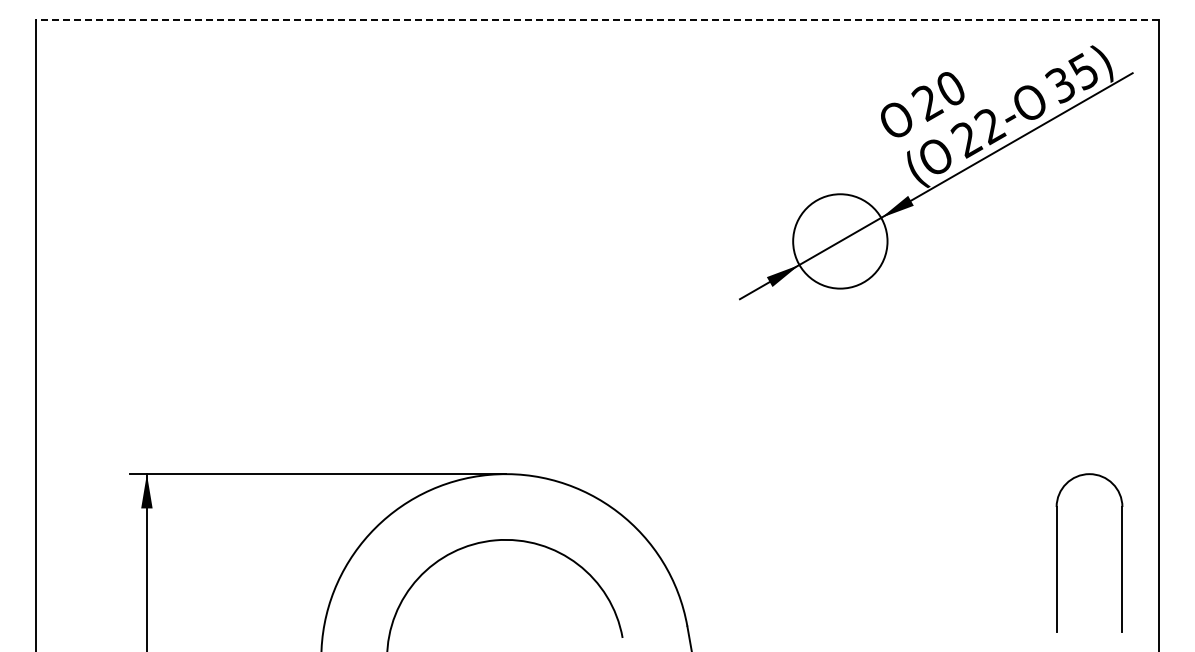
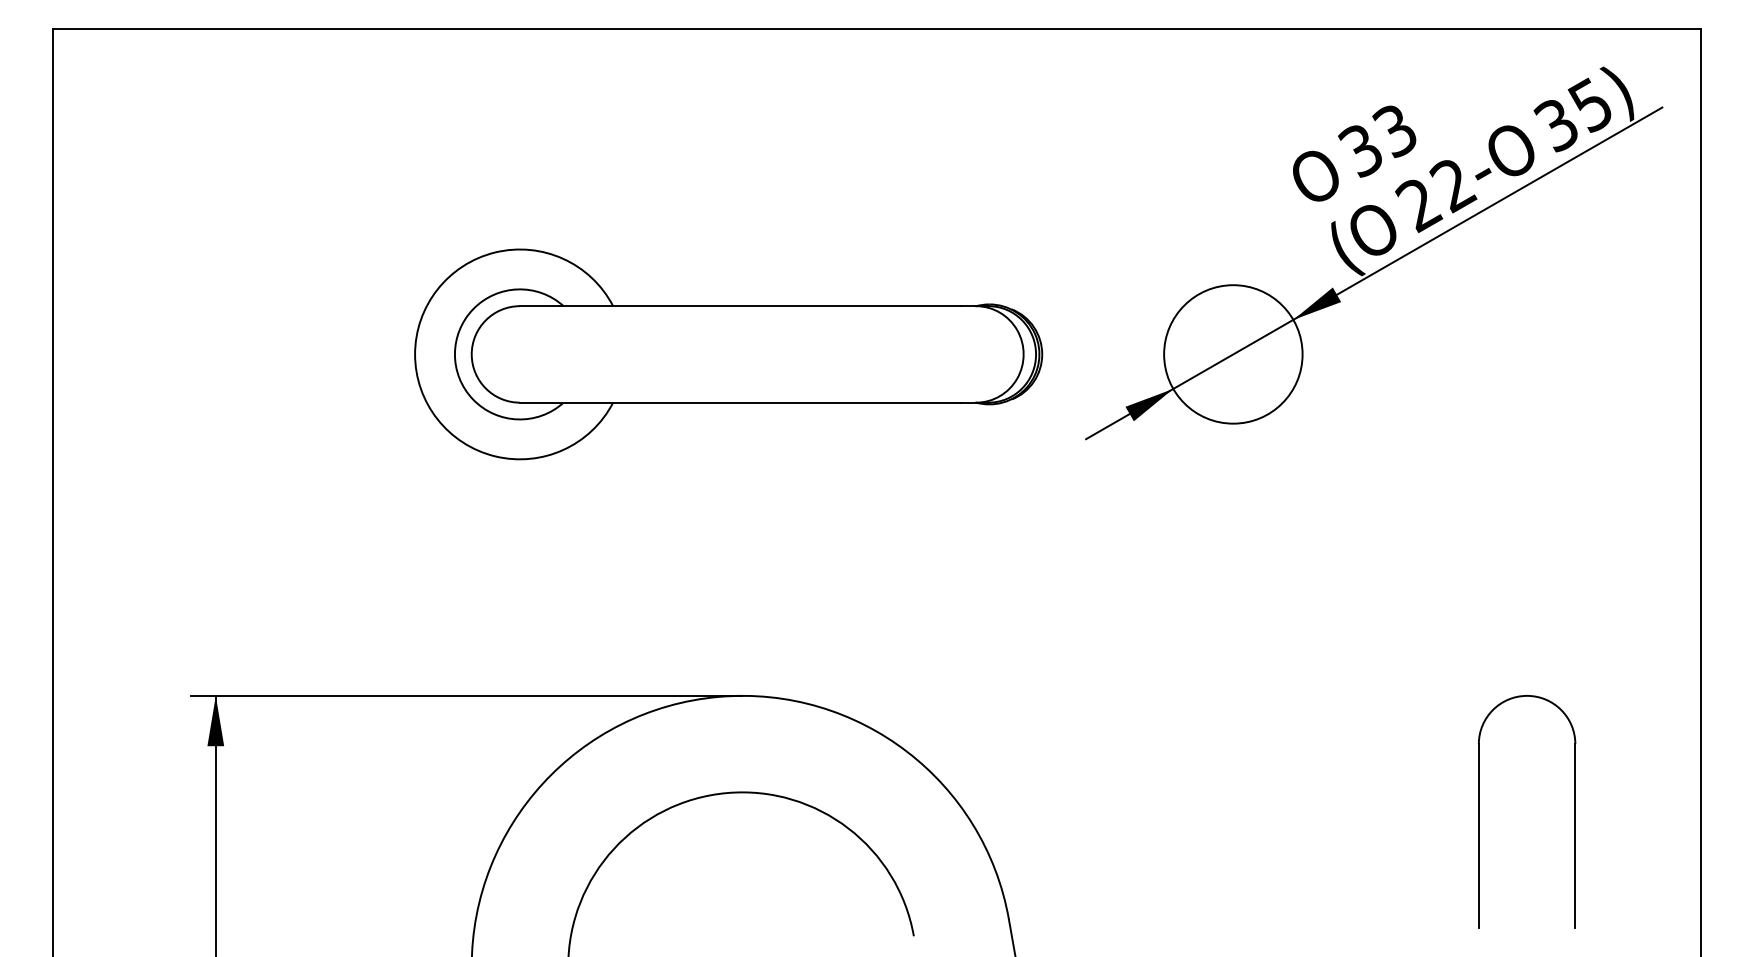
line: (597, 19) -> (877, 28), dashed -> solid
text: (937, 96) -> (1375, 141), 20 -> 33
part: (495, 241) -> (727, 354), added
part: (1057, 552) -> (1480, 810), moved

